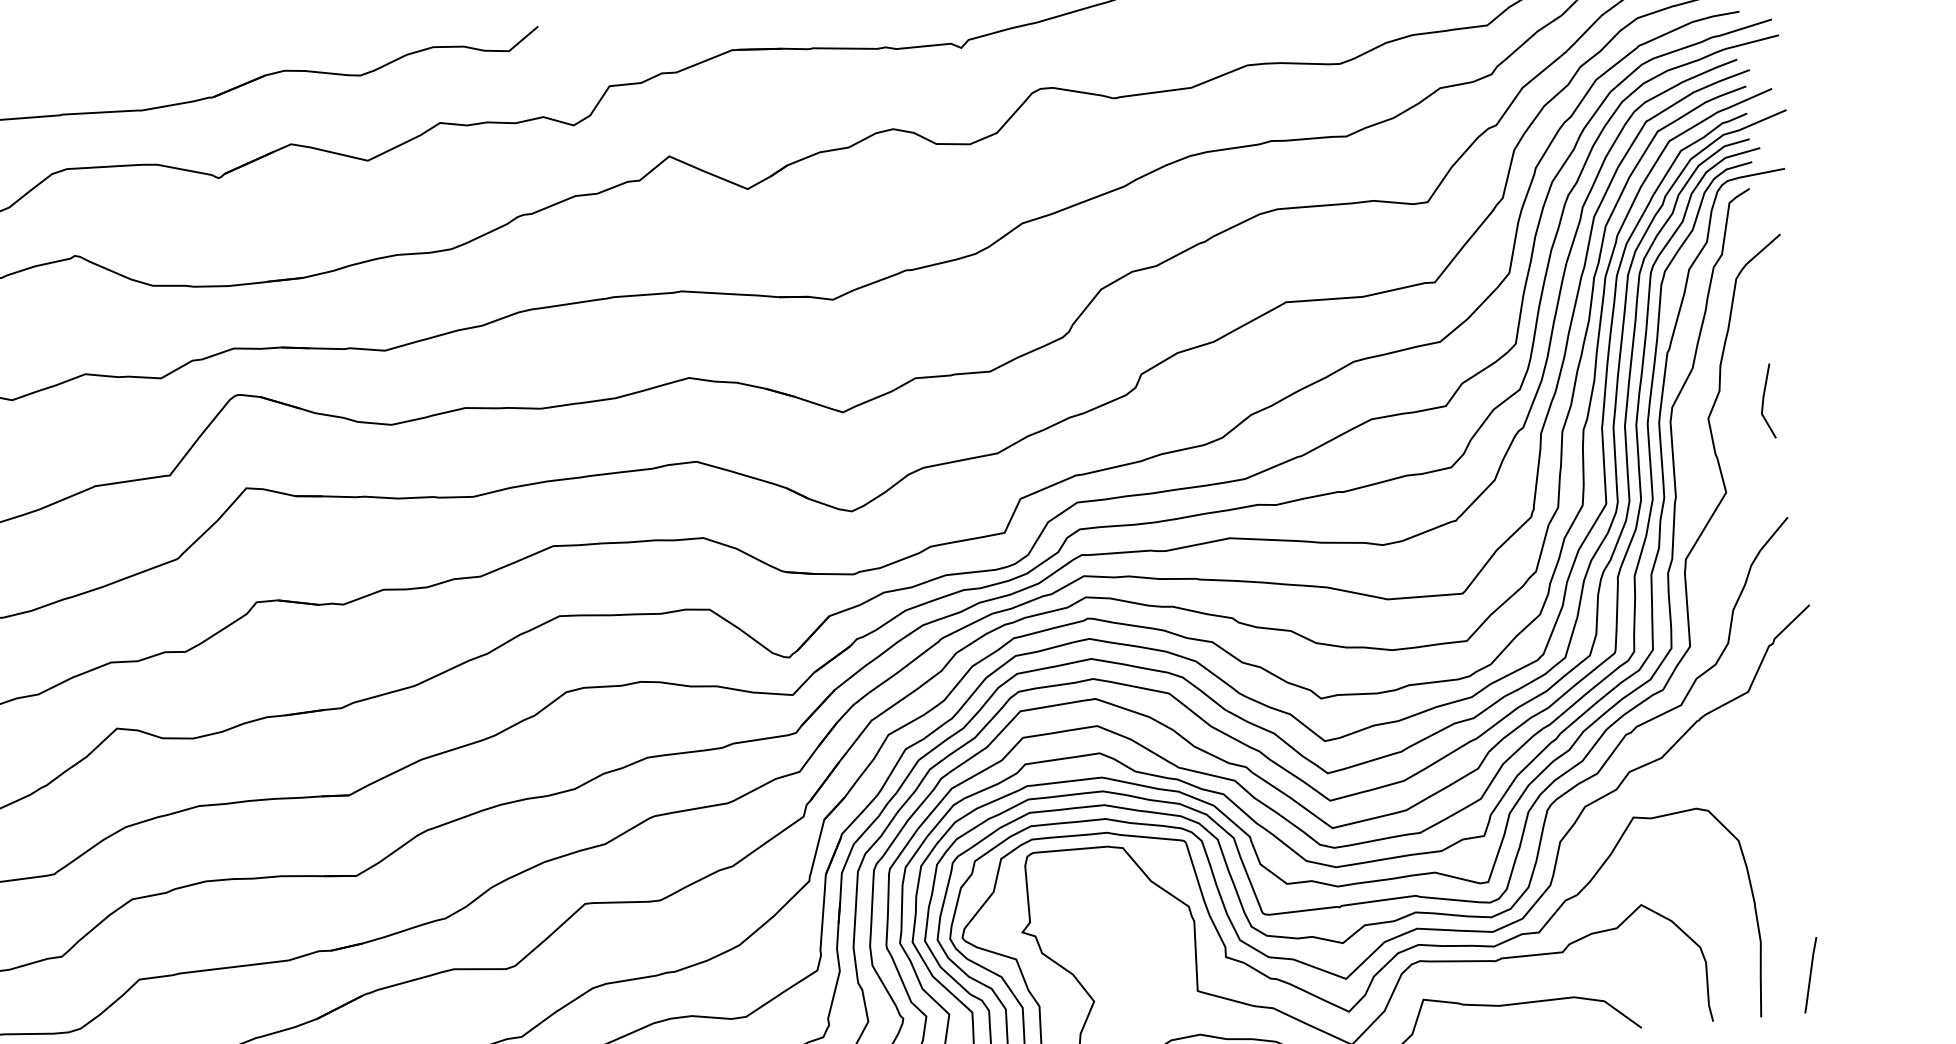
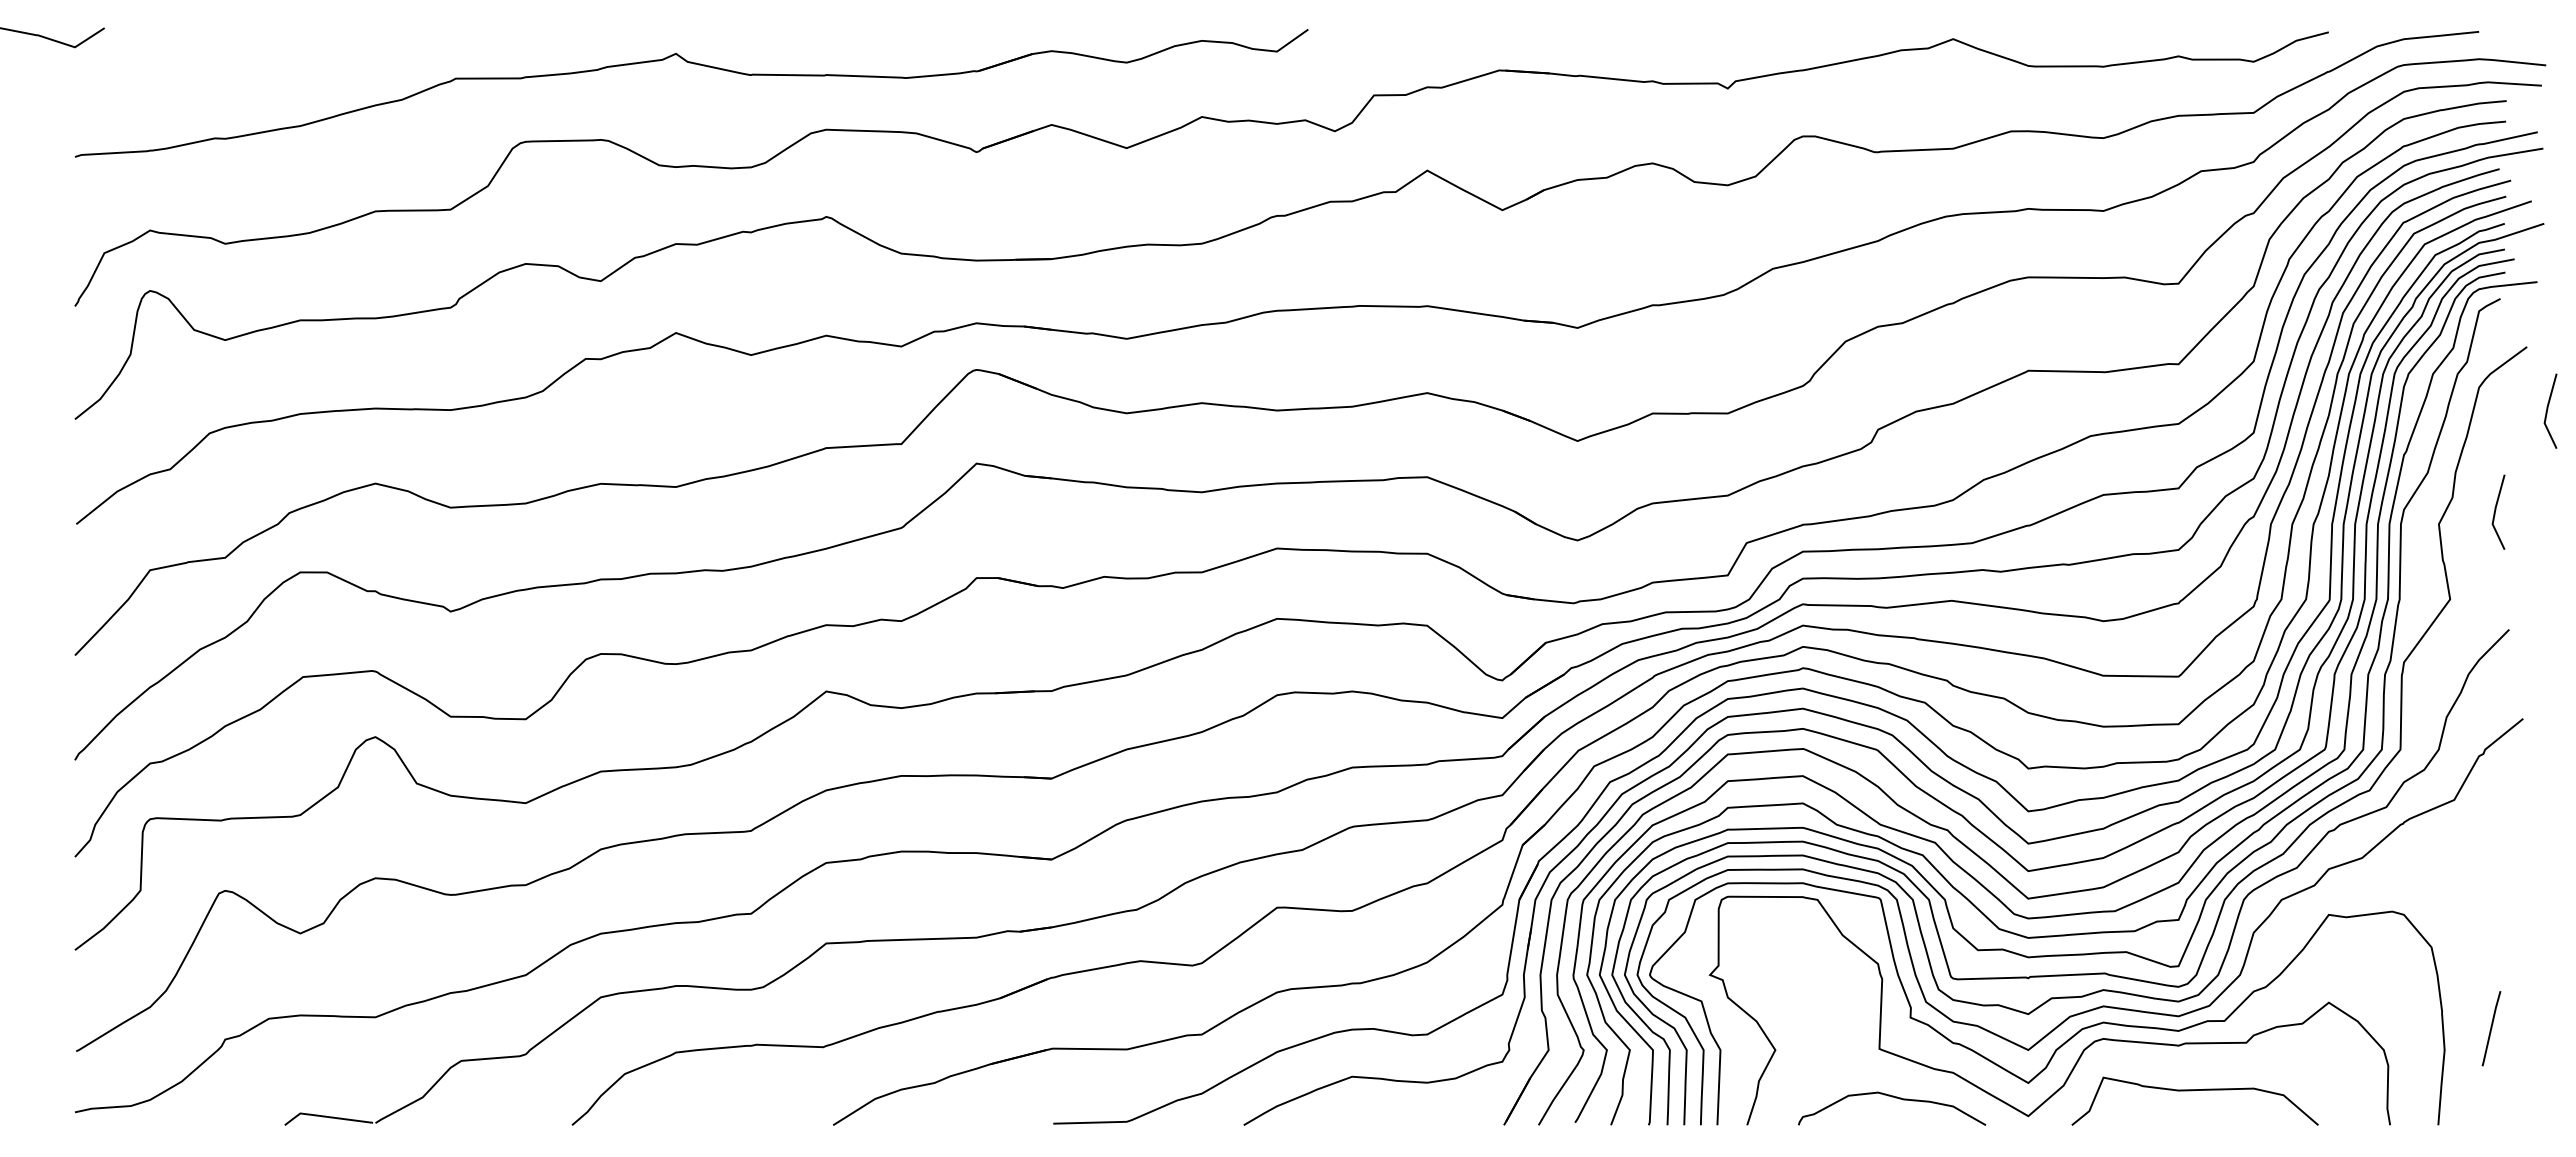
line: (1807, 294) -> (2548, 409), added
line: (1810, 975) -> (2491, 1028), moved

